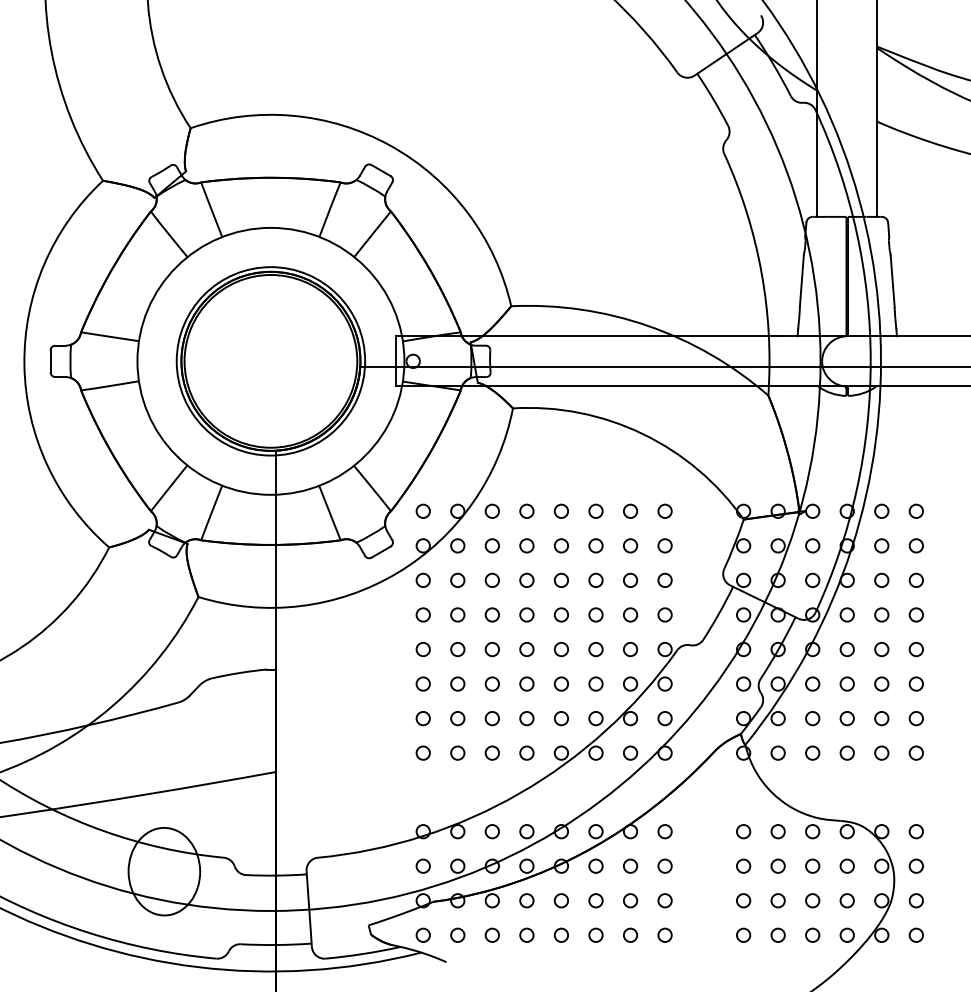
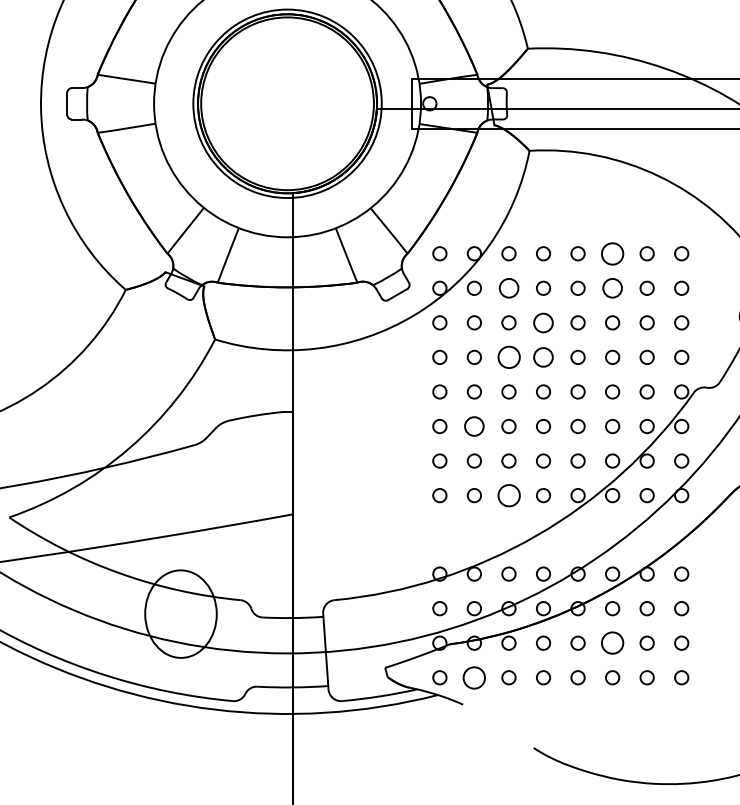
circle: (595, 510) -> (612, 252), size x1.6
circle: (491, 545) -> (508, 287), size x1.4
circle: (595, 545) -> (612, 287), size x1.4
circle: (526, 579) -> (543, 321), size x1.4
circle: (491, 614) -> (508, 356), size x1.6
circle: (526, 614) -> (543, 356), size x1.4
circle: (457, 683) -> (474, 425), size x1.4
circle: (491, 752) -> (508, 494), size x1.6
circle: (595, 900) -> (612, 642), size x1.6
circle: (457, 934) -> (474, 676), size x1.6

